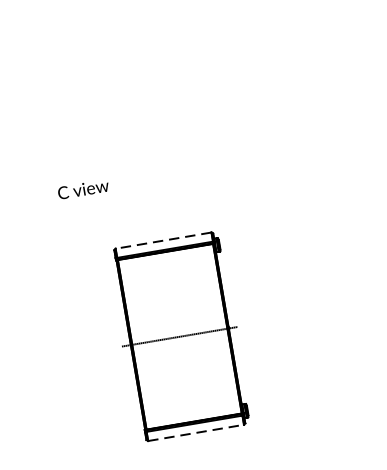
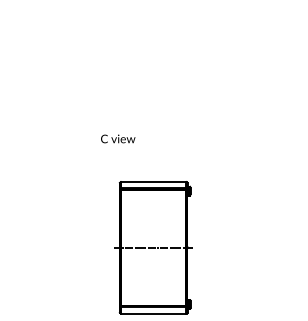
text: (83, 188) -> (118, 138), moved
line: (163, 241) -> (153, 182), dashed -> solid
line: (195, 432) -> (153, 313), dashed -> solid

